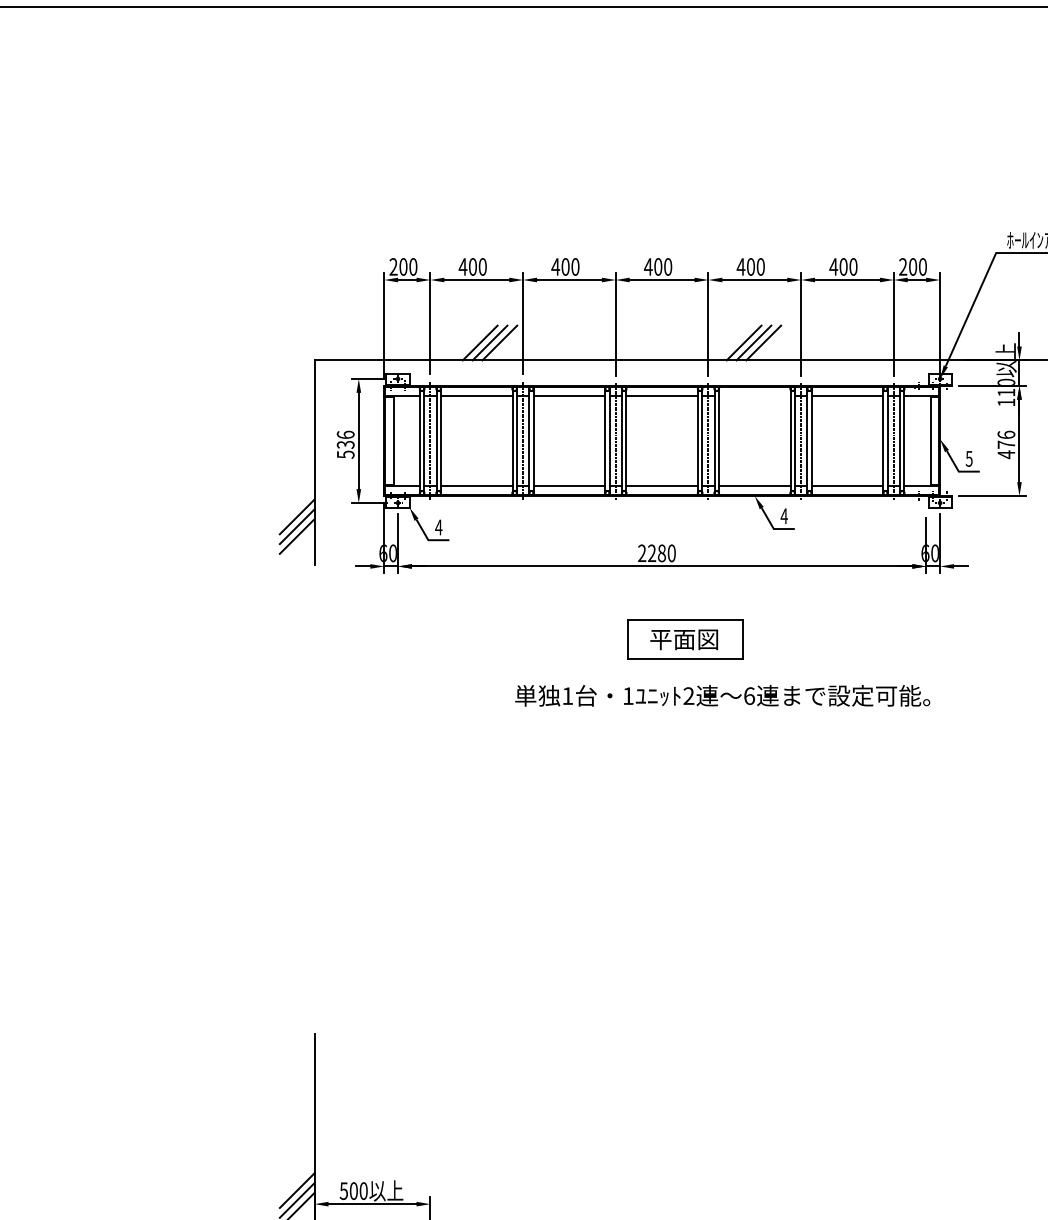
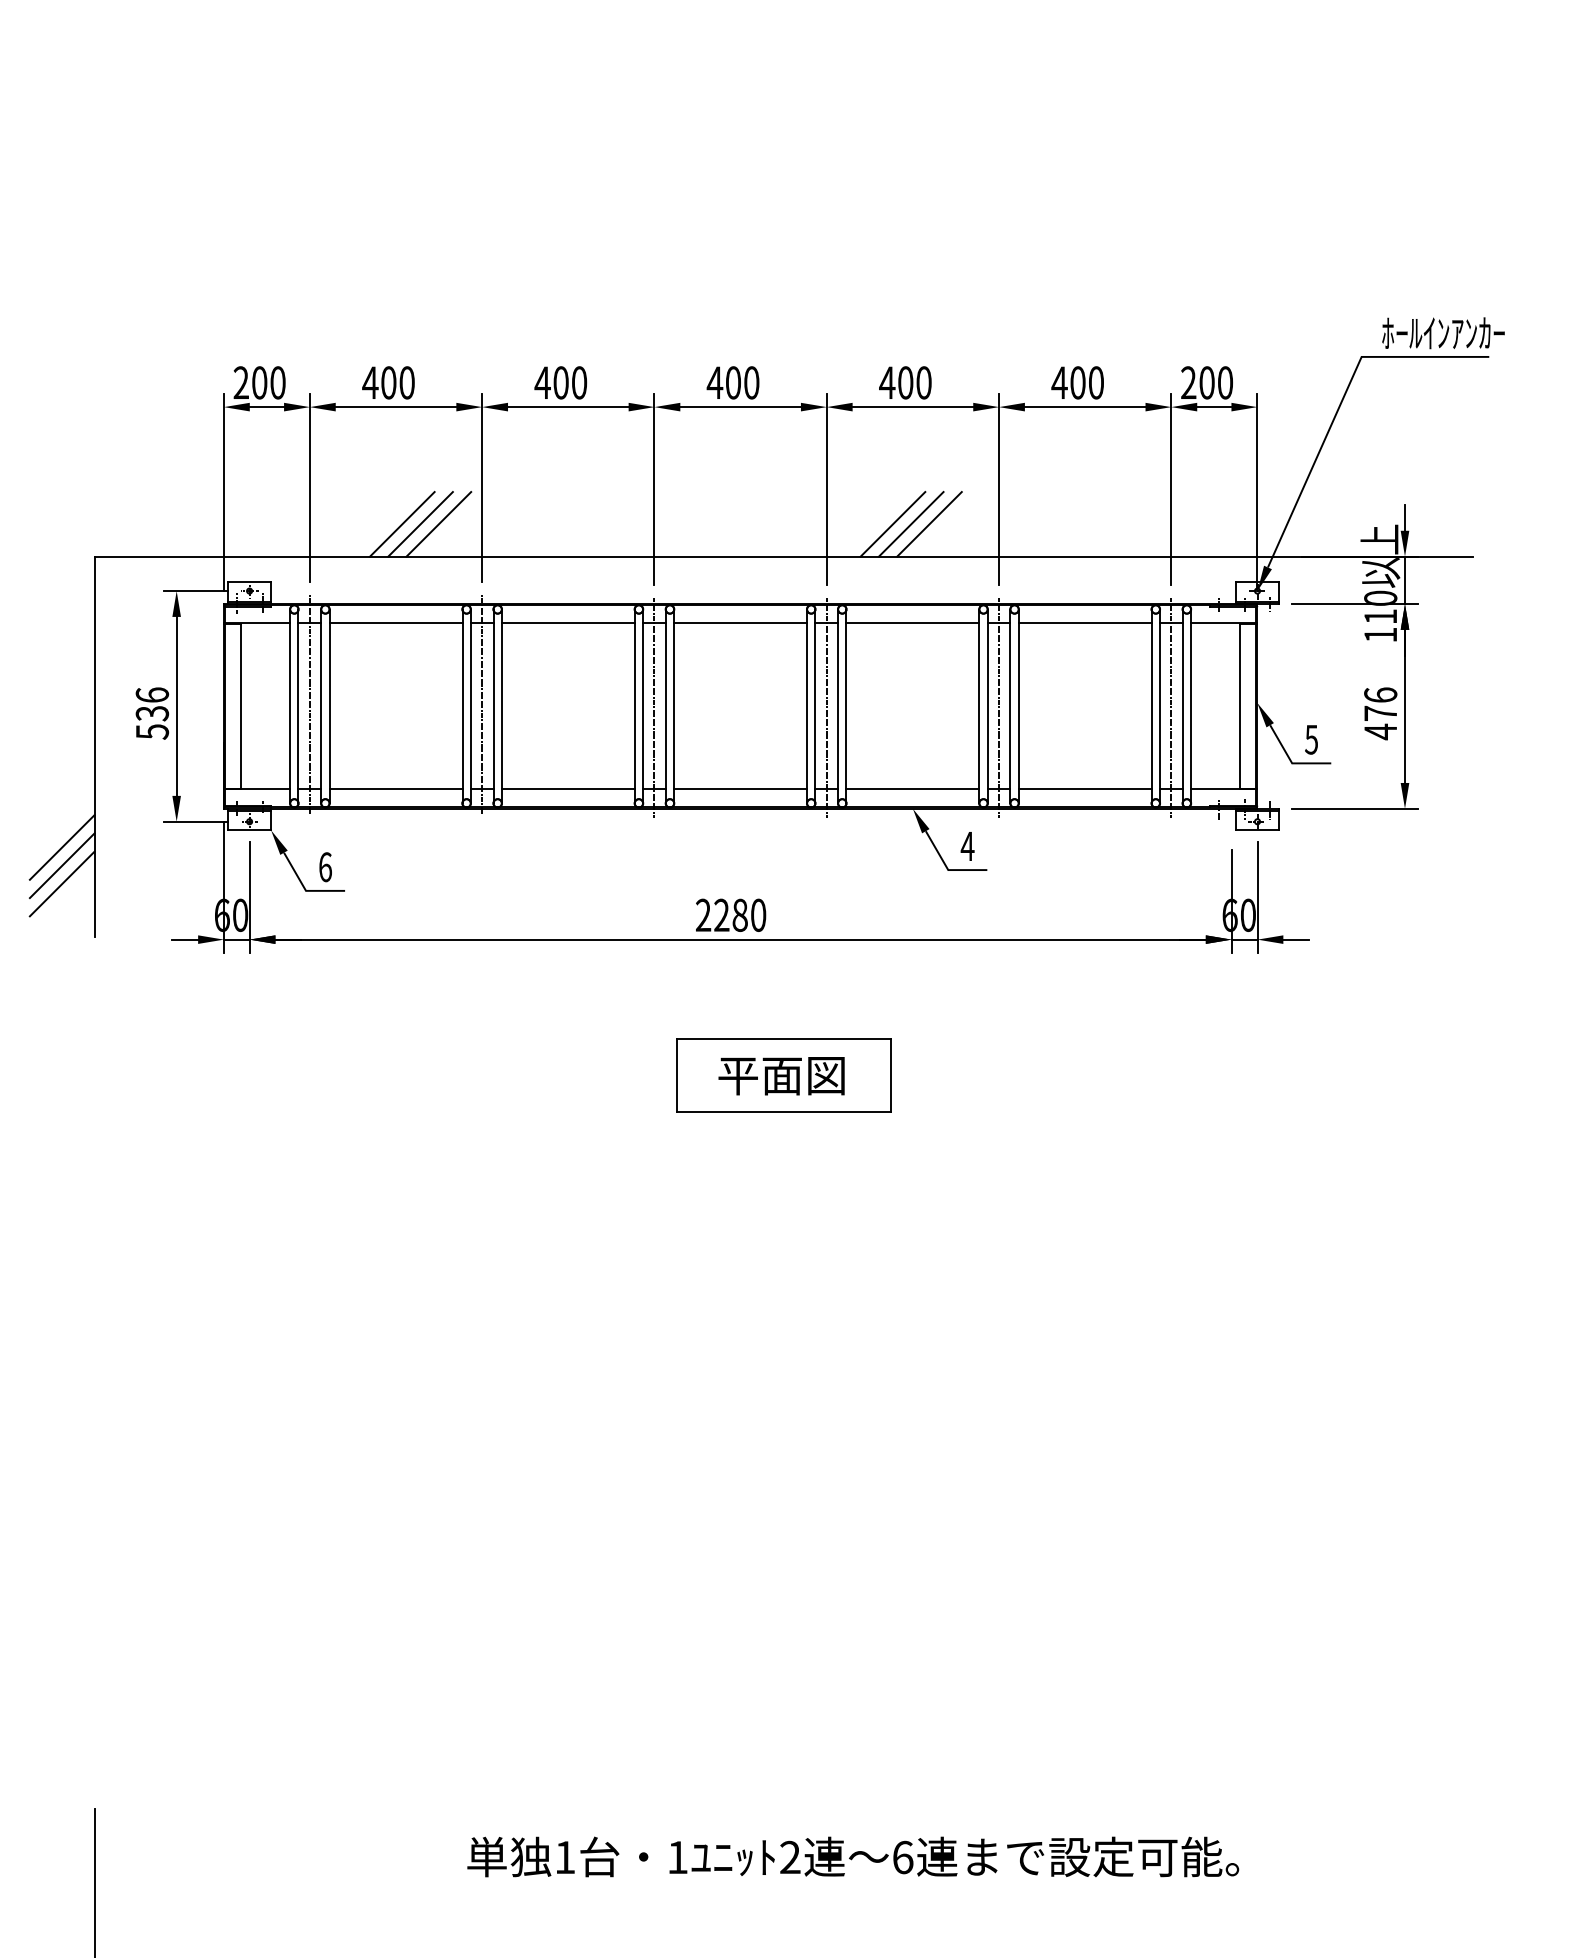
line: (754, 396) -> (912, 623), added
text: (438, 527) -> (324, 867), 4 -> 6
text: (722, 695) -> (852, 1856), moved

